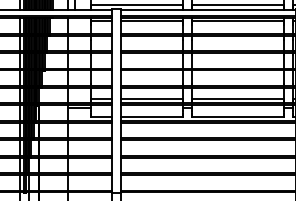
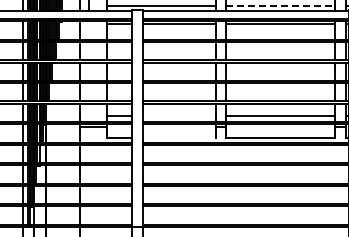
line: (238, 4) -> (281, 5), solid -> dashed
line: (152, 98) -> (179, 116), removed
line: (152, 117) -> (179, 138), removed

